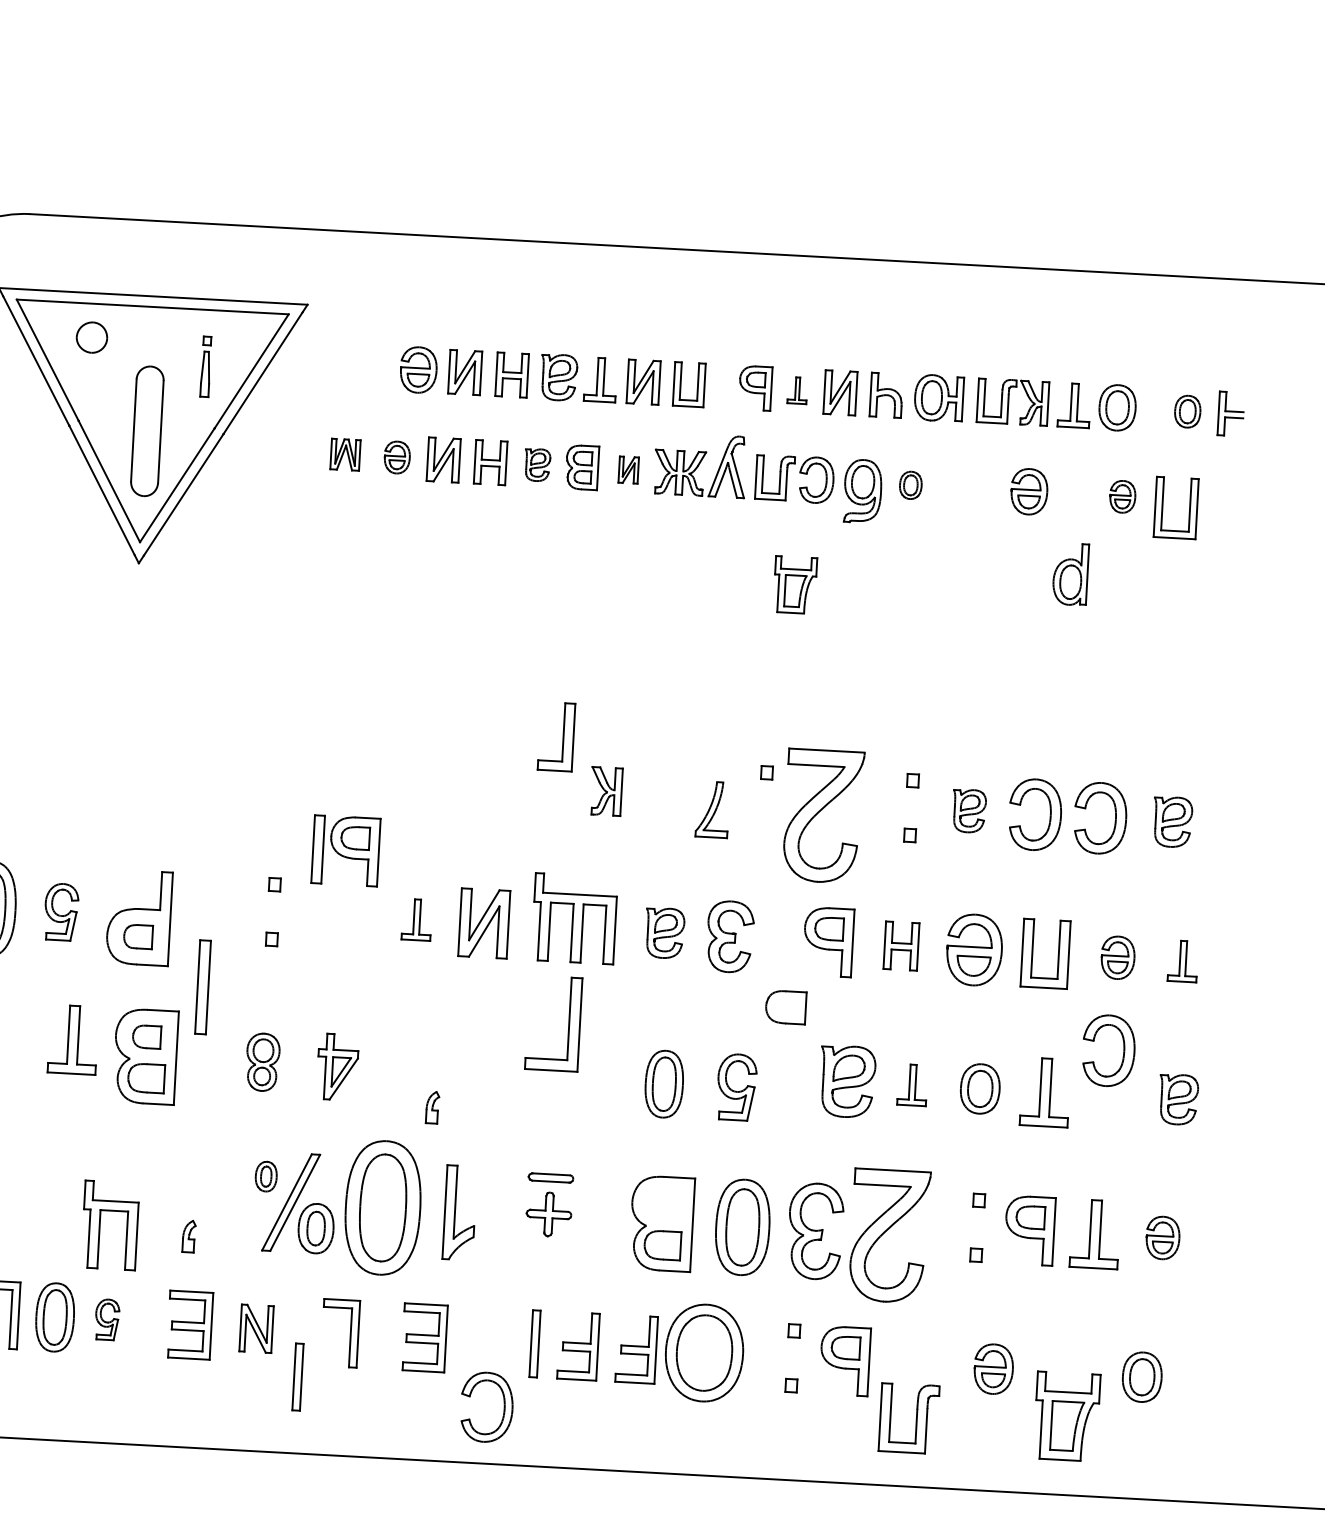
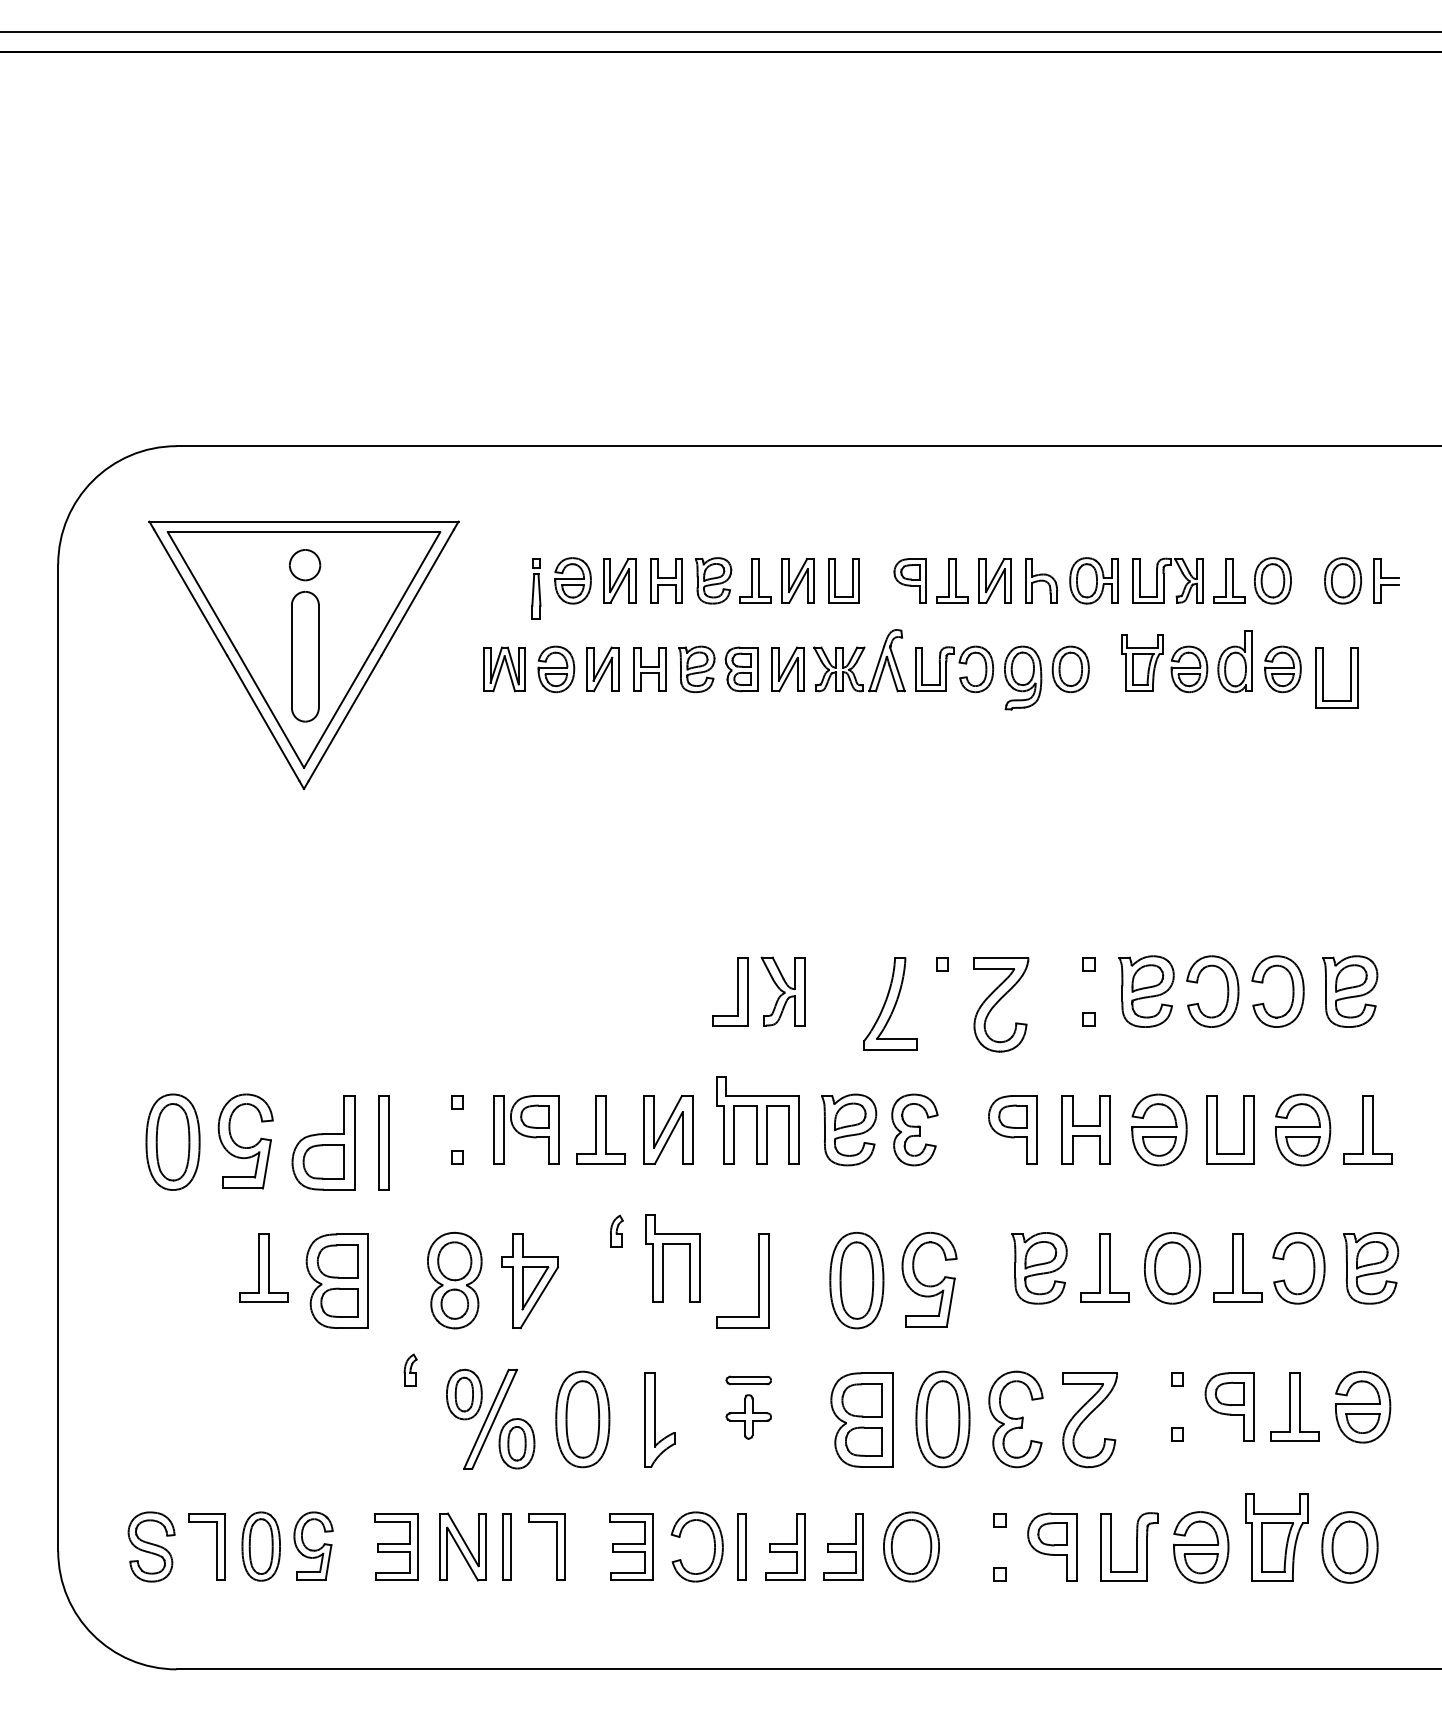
part: (92, 337) -> (305, 565), moved
part: (206, 366) -> (536, 588), moved
part: (797, 390) -> (952, 580), size x1.67
part: (1188, 411) -> (1343, 580), size x1.43
part: (345, 454) -> (504, 669), size x1.43
part: (397, 457) -> (556, 669), size x1.43
part: (537, 465) -> (696, 669), size x1.43
part: (628, 470) -> (787, 669), size x1.67
part: (910, 485) -> (1070, 669), size x1.67
part: (1122, 496) -> (1282, 669), size x1.43
part: (1070, 574) -> (1234, 661), moved
part: (795, 584) -> (1142, 662), moved
part: (563, 737) -> (737, 991), moved
part: (605, 791) -> (782, 991), size x1.43
part: (712, 809) -> (890, 1003), size x1.67
part: (969, 811) -> (1146, 991), size x1.67
part: (823, 816) -> (1001, 1004), size x0.71
part: (1172, 822) -> (1350, 991), size x1.43
part: (346, 850) -> (526, 1129), moved
part: (61, 912) -> (245, 1141), size x1.67
part: (416, 919) -> (600, 1129), size x1.67
part: (665, 932) -> (849, 1129), size x1.43
part: (138, 936) -> (323, 1161), size x1.43
part: (900, 945) -> (1085, 1129), size x1.43
part: (1118, 957) -> (1303, 1129), size x1.67
part: (1182, 960) -> (1367, 1129), size x1.67
part: (202, 986) -> (383, 1142), moved
part: (785, 1007) -> (861, 1400), moved
part: (569, 1023) -> (758, 1280), moved
part: (146, 1036) -> (337, 1261), size x1.43
part: (1123, 1051) -> (1313, 1268), moved
part: (262, 1062) -> (454, 1280), size x1.67
part: (337, 1067) -> (529, 1281), size x1.43
part: (663, 1083) -> (856, 1280), size x1.43
part: (912, 1084) -> (1104, 1267), size x1.67
part: (736, 1086) -> (929, 1279), size x1.43
part: (980, 1089) -> (1172, 1268), size x1.43
part: (1178, 1099) -> (1371, 1268), size x1.43
part: (432, 1106) -> (616, 1230), moved
part: (266, 1176) -> (464, 1394), size x1.67
part: (382, 1207) -> (582, 1419), size x0.71
part: (100, 1224) -> (663, 1258), moved
part: (189, 1235) -> (410, 1369), moved
part: (889, 1236) -> (1089, 1420), size x0.71
part: (1163, 1238) -> (1363, 1407), size x1.67
part: (107, 1319) -> (313, 1545), size x1.67
part: (256, 1328) -> (462, 1546), size x1.43
part: (704, 1352) -> (911, 1546), size x0.71
part: (993, 1369) -> (1201, 1547), size x1.43
part: (297, 1376) -> (506, 1546), moved
part: (1141, 1377) -> (1349, 1547), size x1.43
part: (503, 1402) -> (713, 1541), moved
part: (1066, 1416) -> (1276, 1537), moved
part: (916, 1418) -> (1136, 1546), moved

